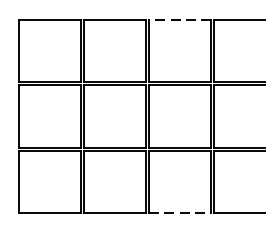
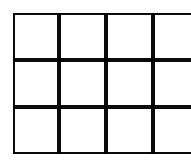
line: (178, 20) -> (128, 14), dashed -> solid
line: (180, 212) -> (129, 152), dashed -> solid

